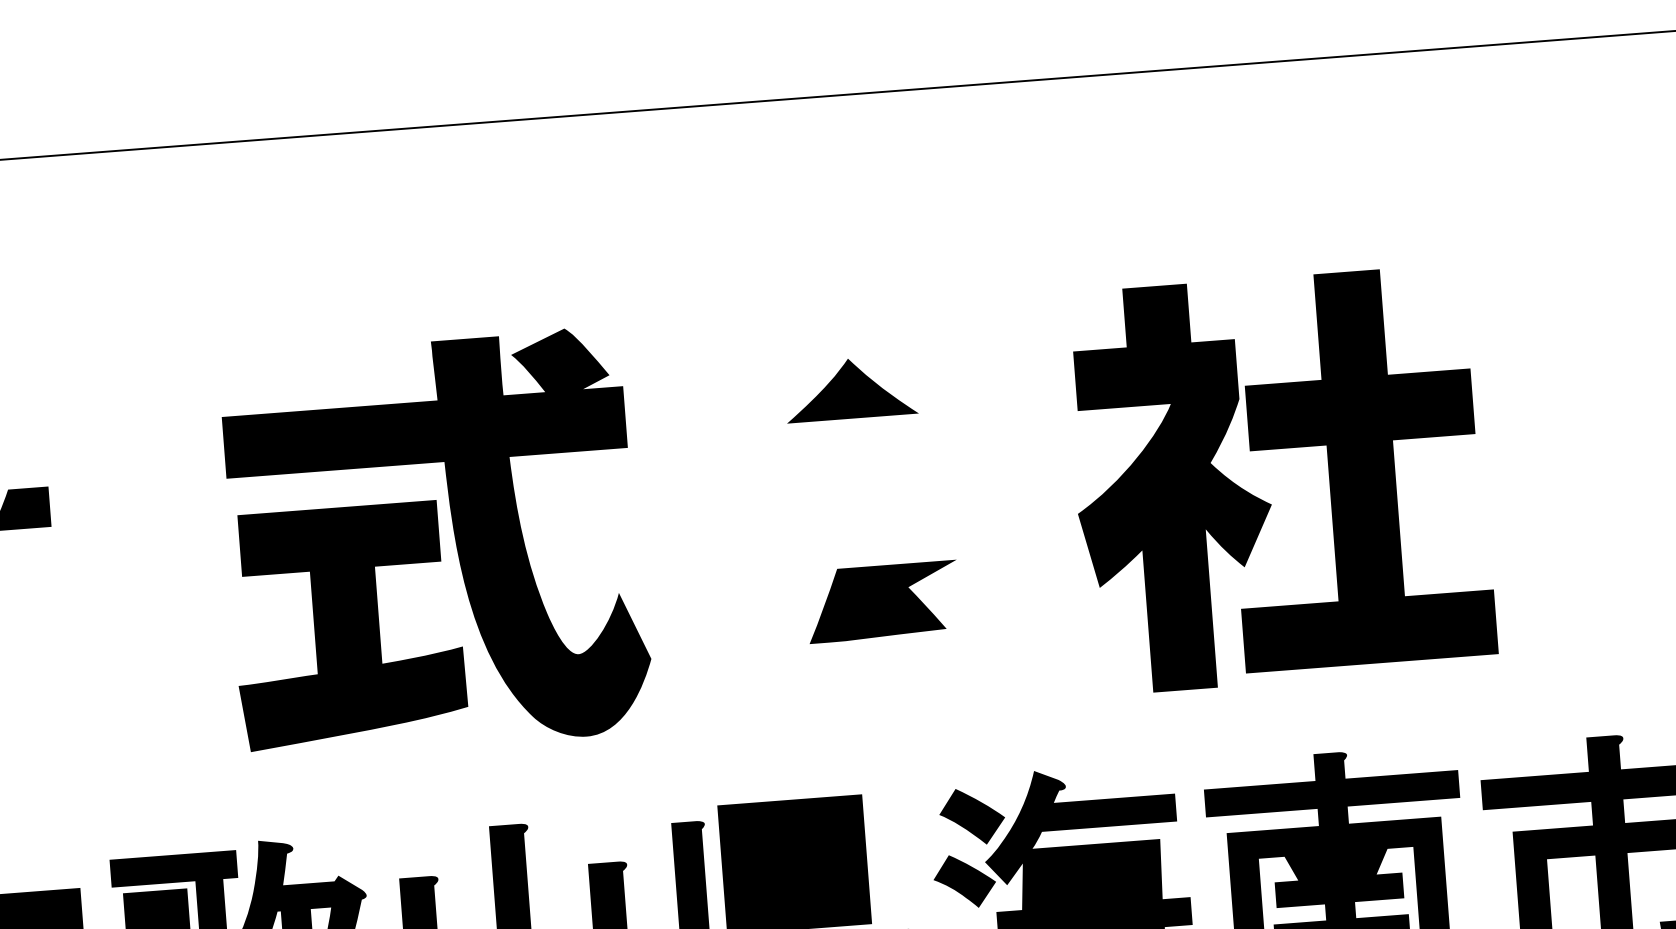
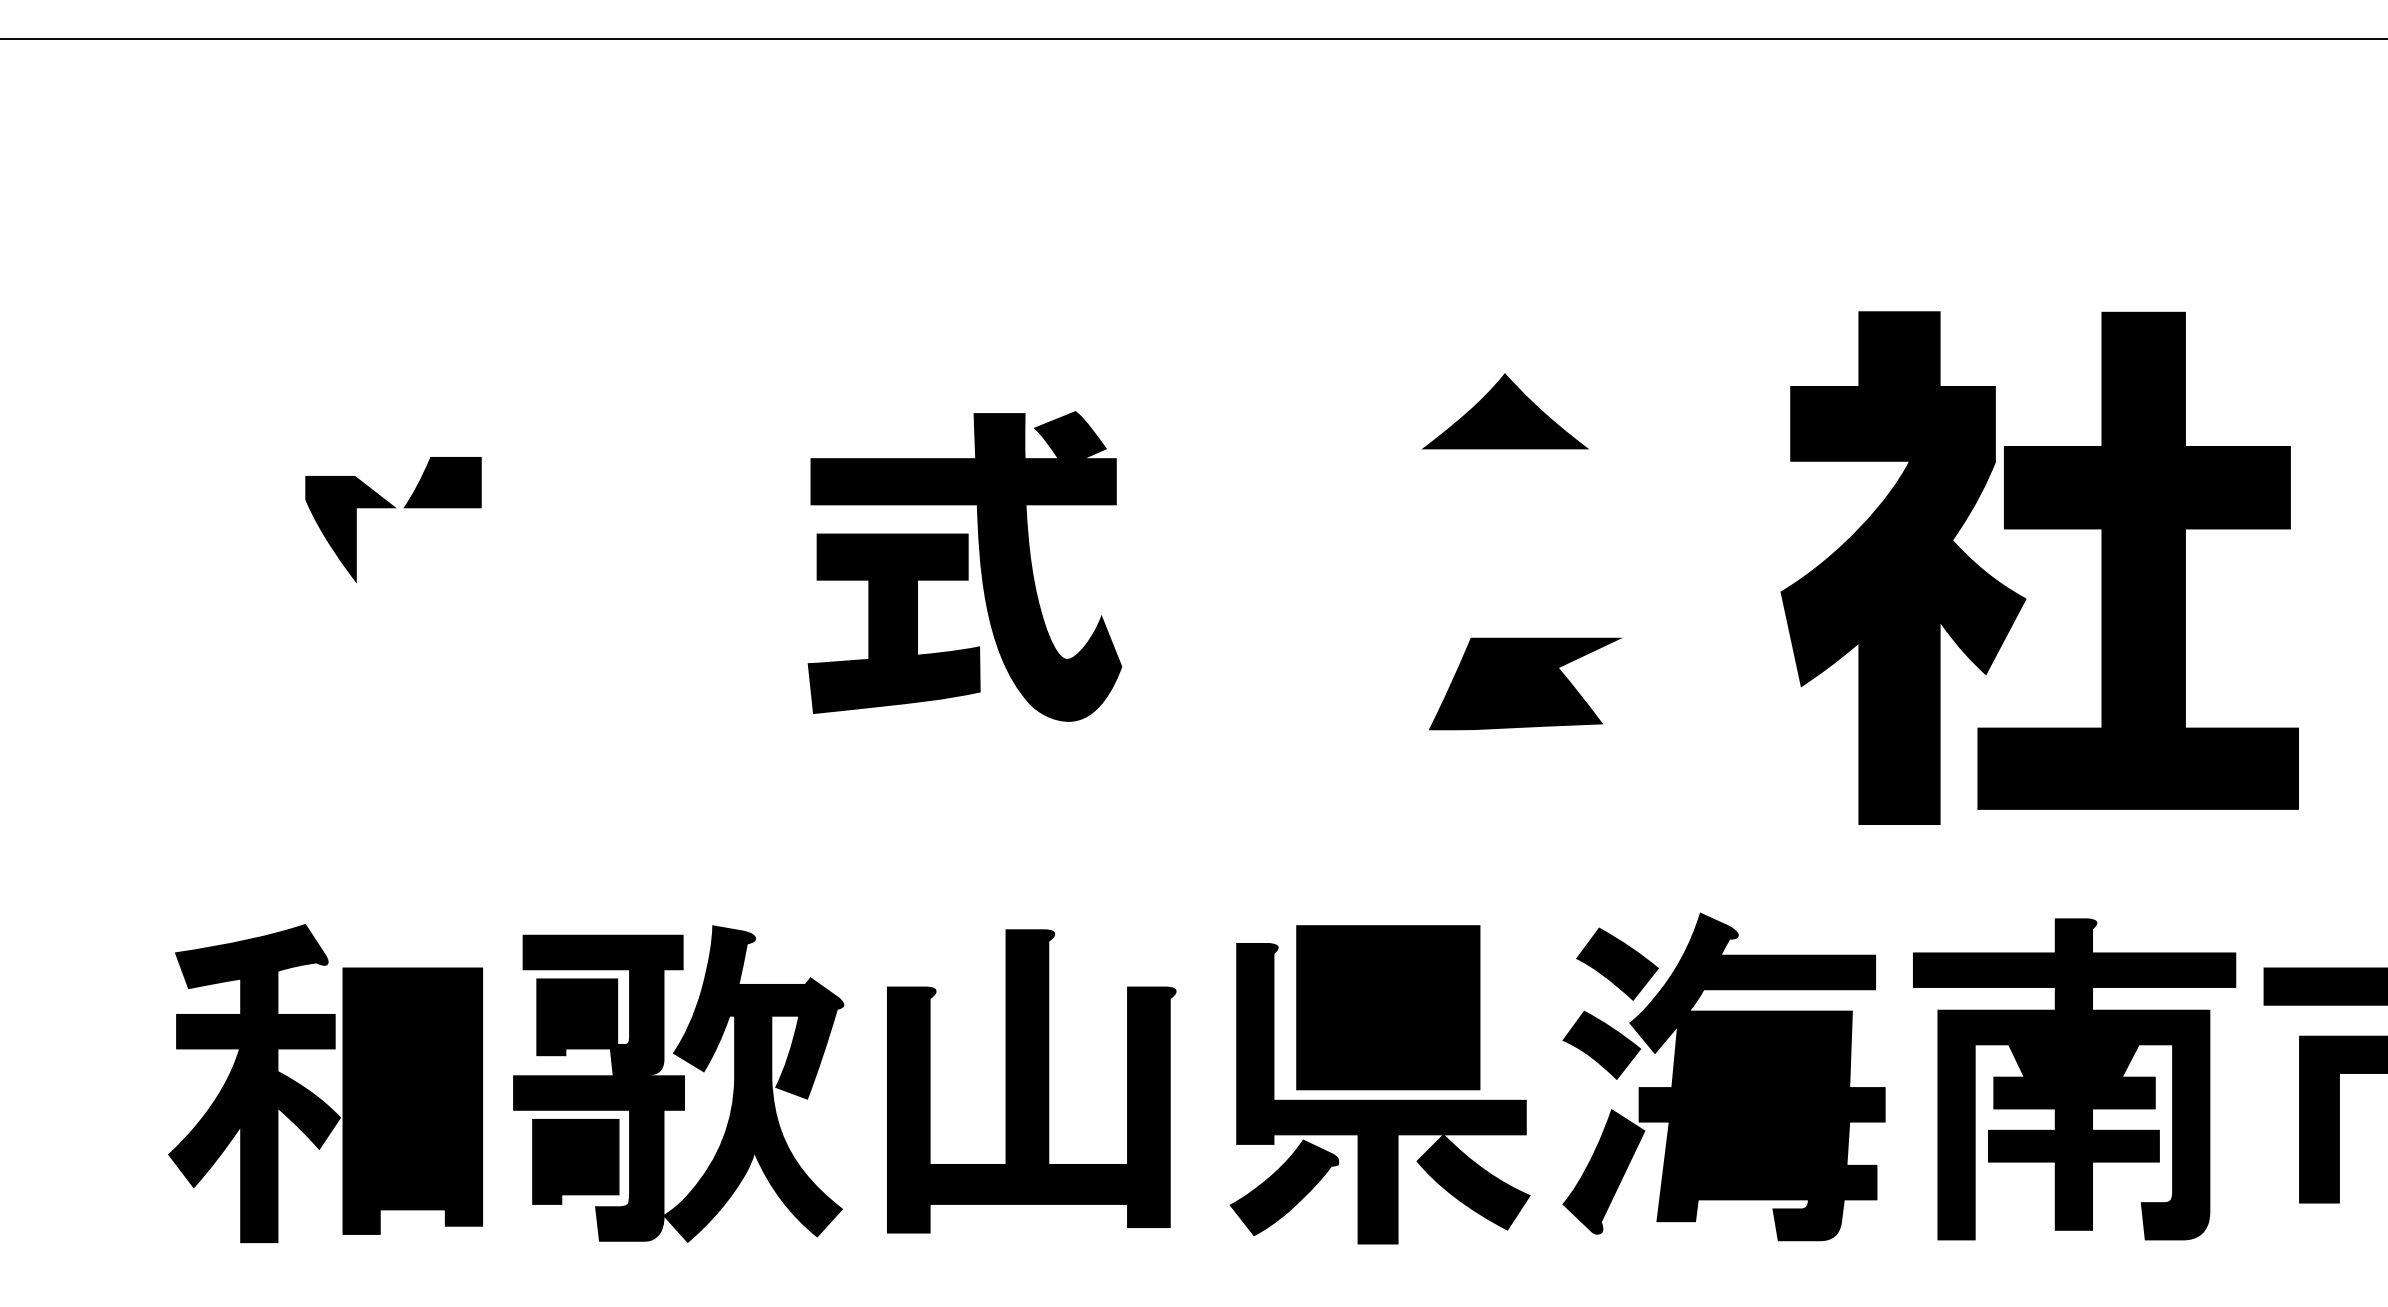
part: (434, 543) -> (964, 566), size x0.6

